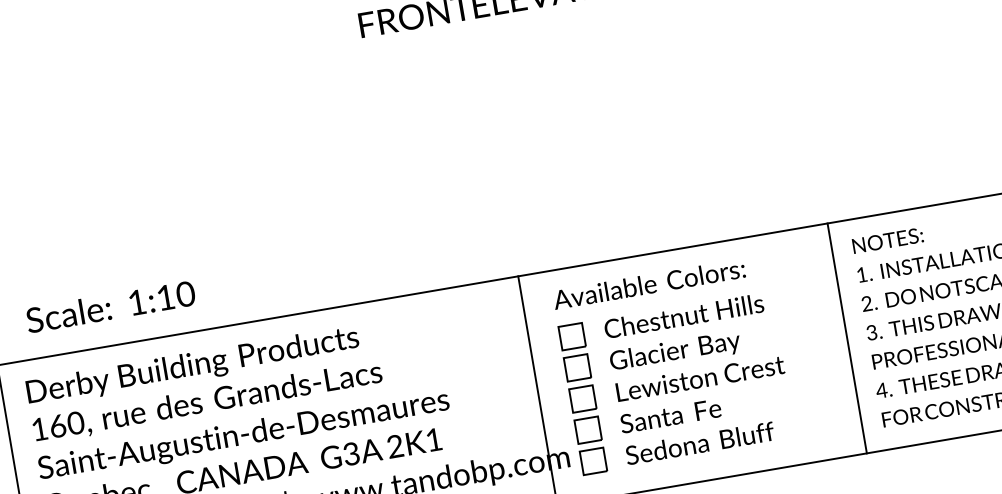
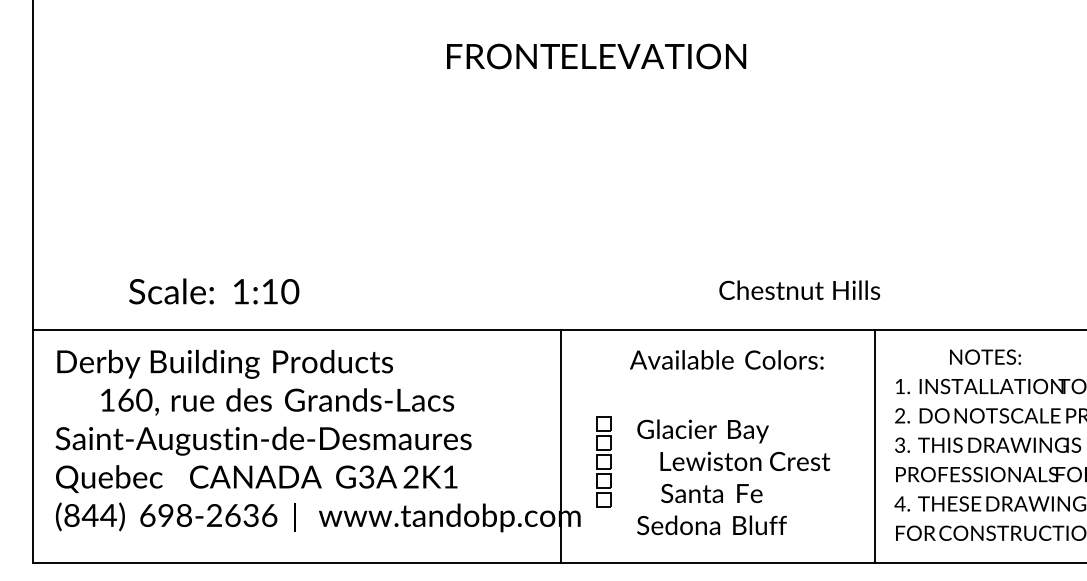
text: (887, 239) -> (985, 356), moved
text: (648, 283) -> (726, 359), moved
text: (111, 306) -> (214, 291), moved
text: (683, 315) -> (799, 289), moved
text: (700, 378) -> (745, 461), moved
part: (582, 398) -> (603, 461), size x0.6
text: (207, 401) -> (277, 401), moved
text: (670, 416) -> (711, 493), moved

